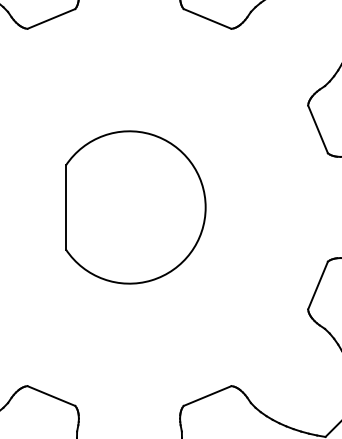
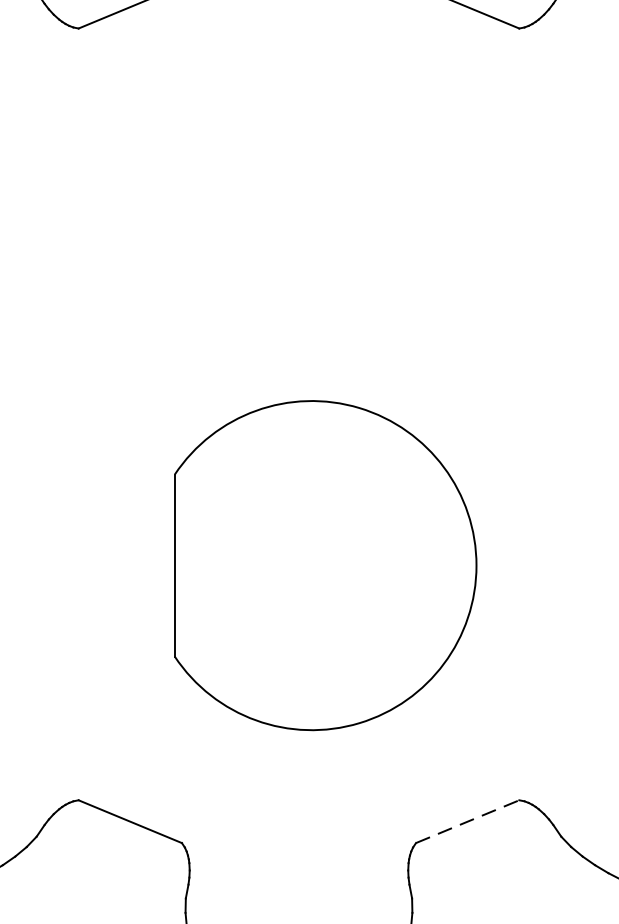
part: (135, 207) -> (324, 565), moved
line: (207, 396) -> (467, 822), solid -> dashed

